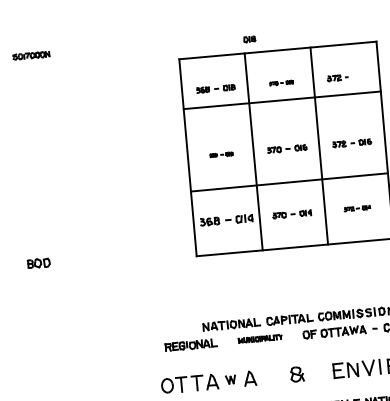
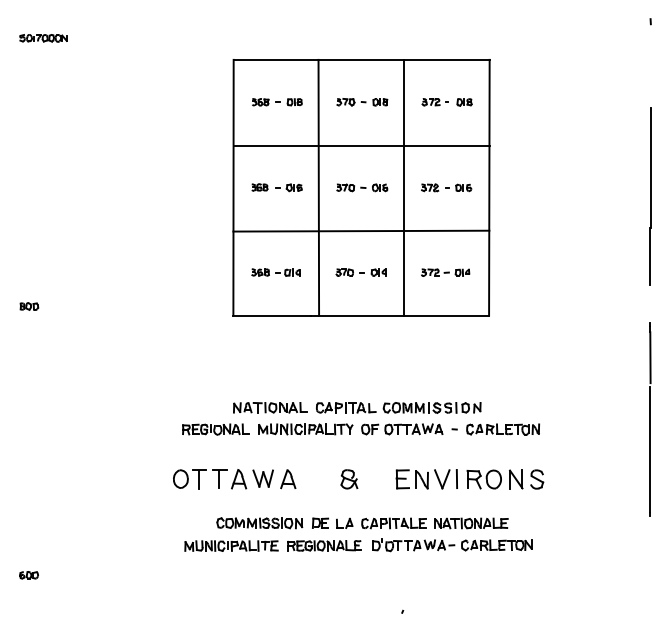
part: (249, 39) -> (464, 102), moved
part: (281, 83) -> (362, 102), size x1.67
line: (282, 100) -> (361, 145), moved
part: (221, 154) -> (276, 187), size x1.67
part: (357, 208) -> (445, 272), size x1.43
part: (226, 220) -> (275, 272), size x0.71
part: (39, 263) -> (29, 306), size x0.62
part: (260, 339) -> (305, 429), size x1.67
part: (230, 379) -> (262, 478), size x1.67

